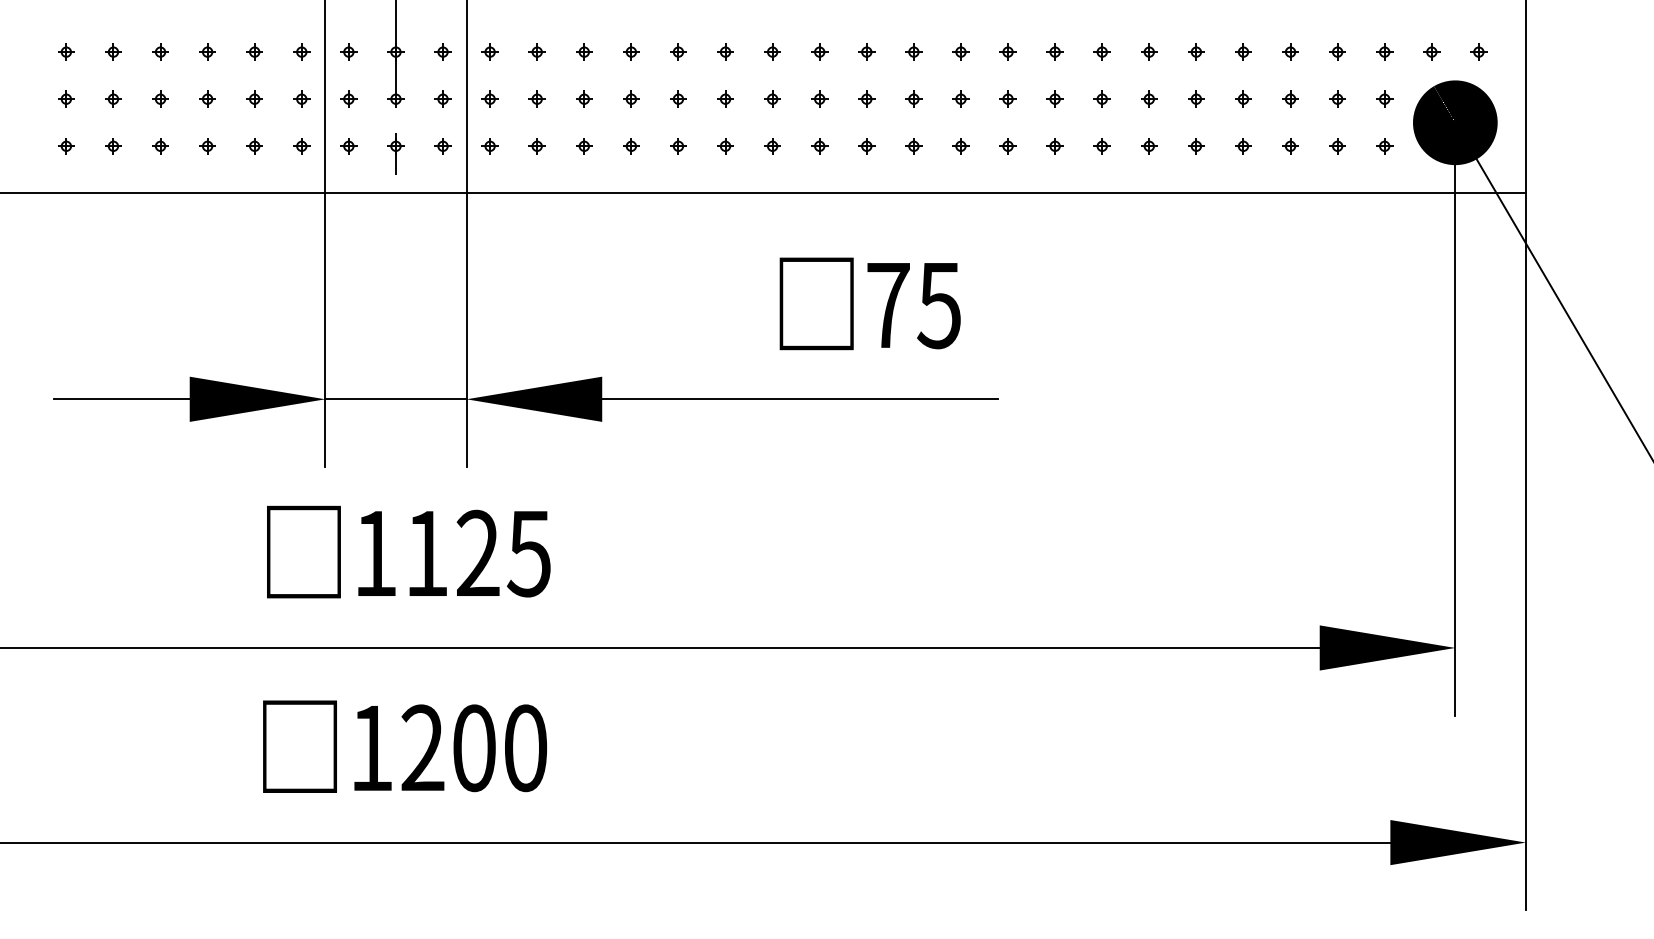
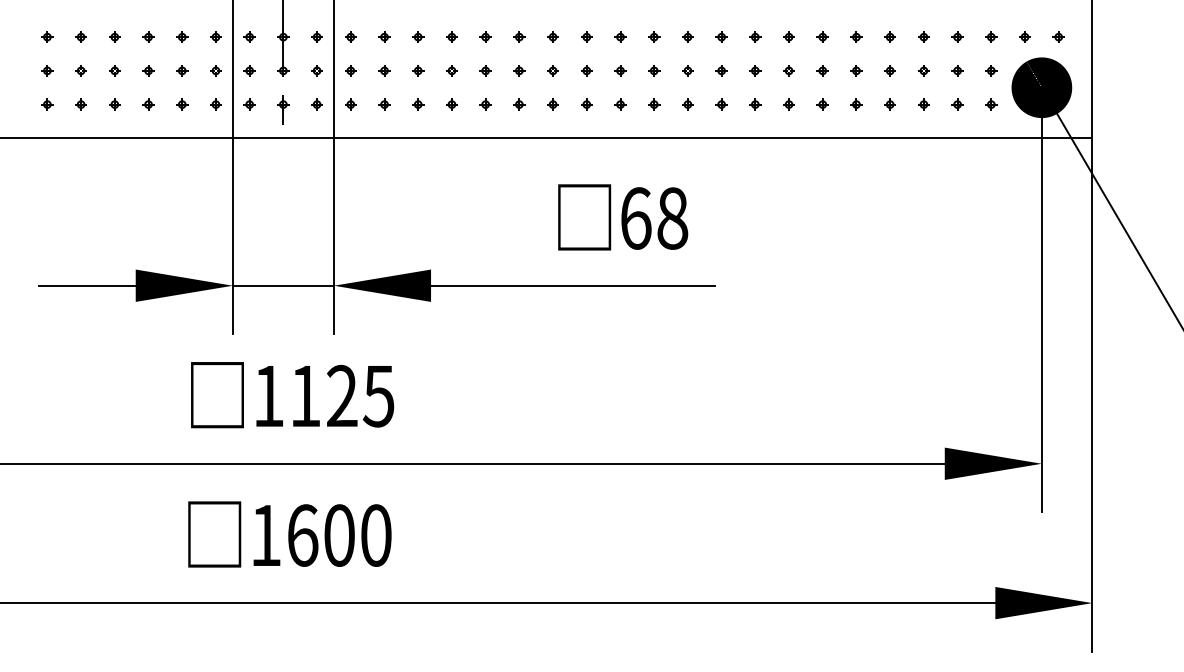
text: (914, 305) -> (654, 218), 75 -> 68
text: (422, 748) -> (302, 535), 1200 -> 1600

